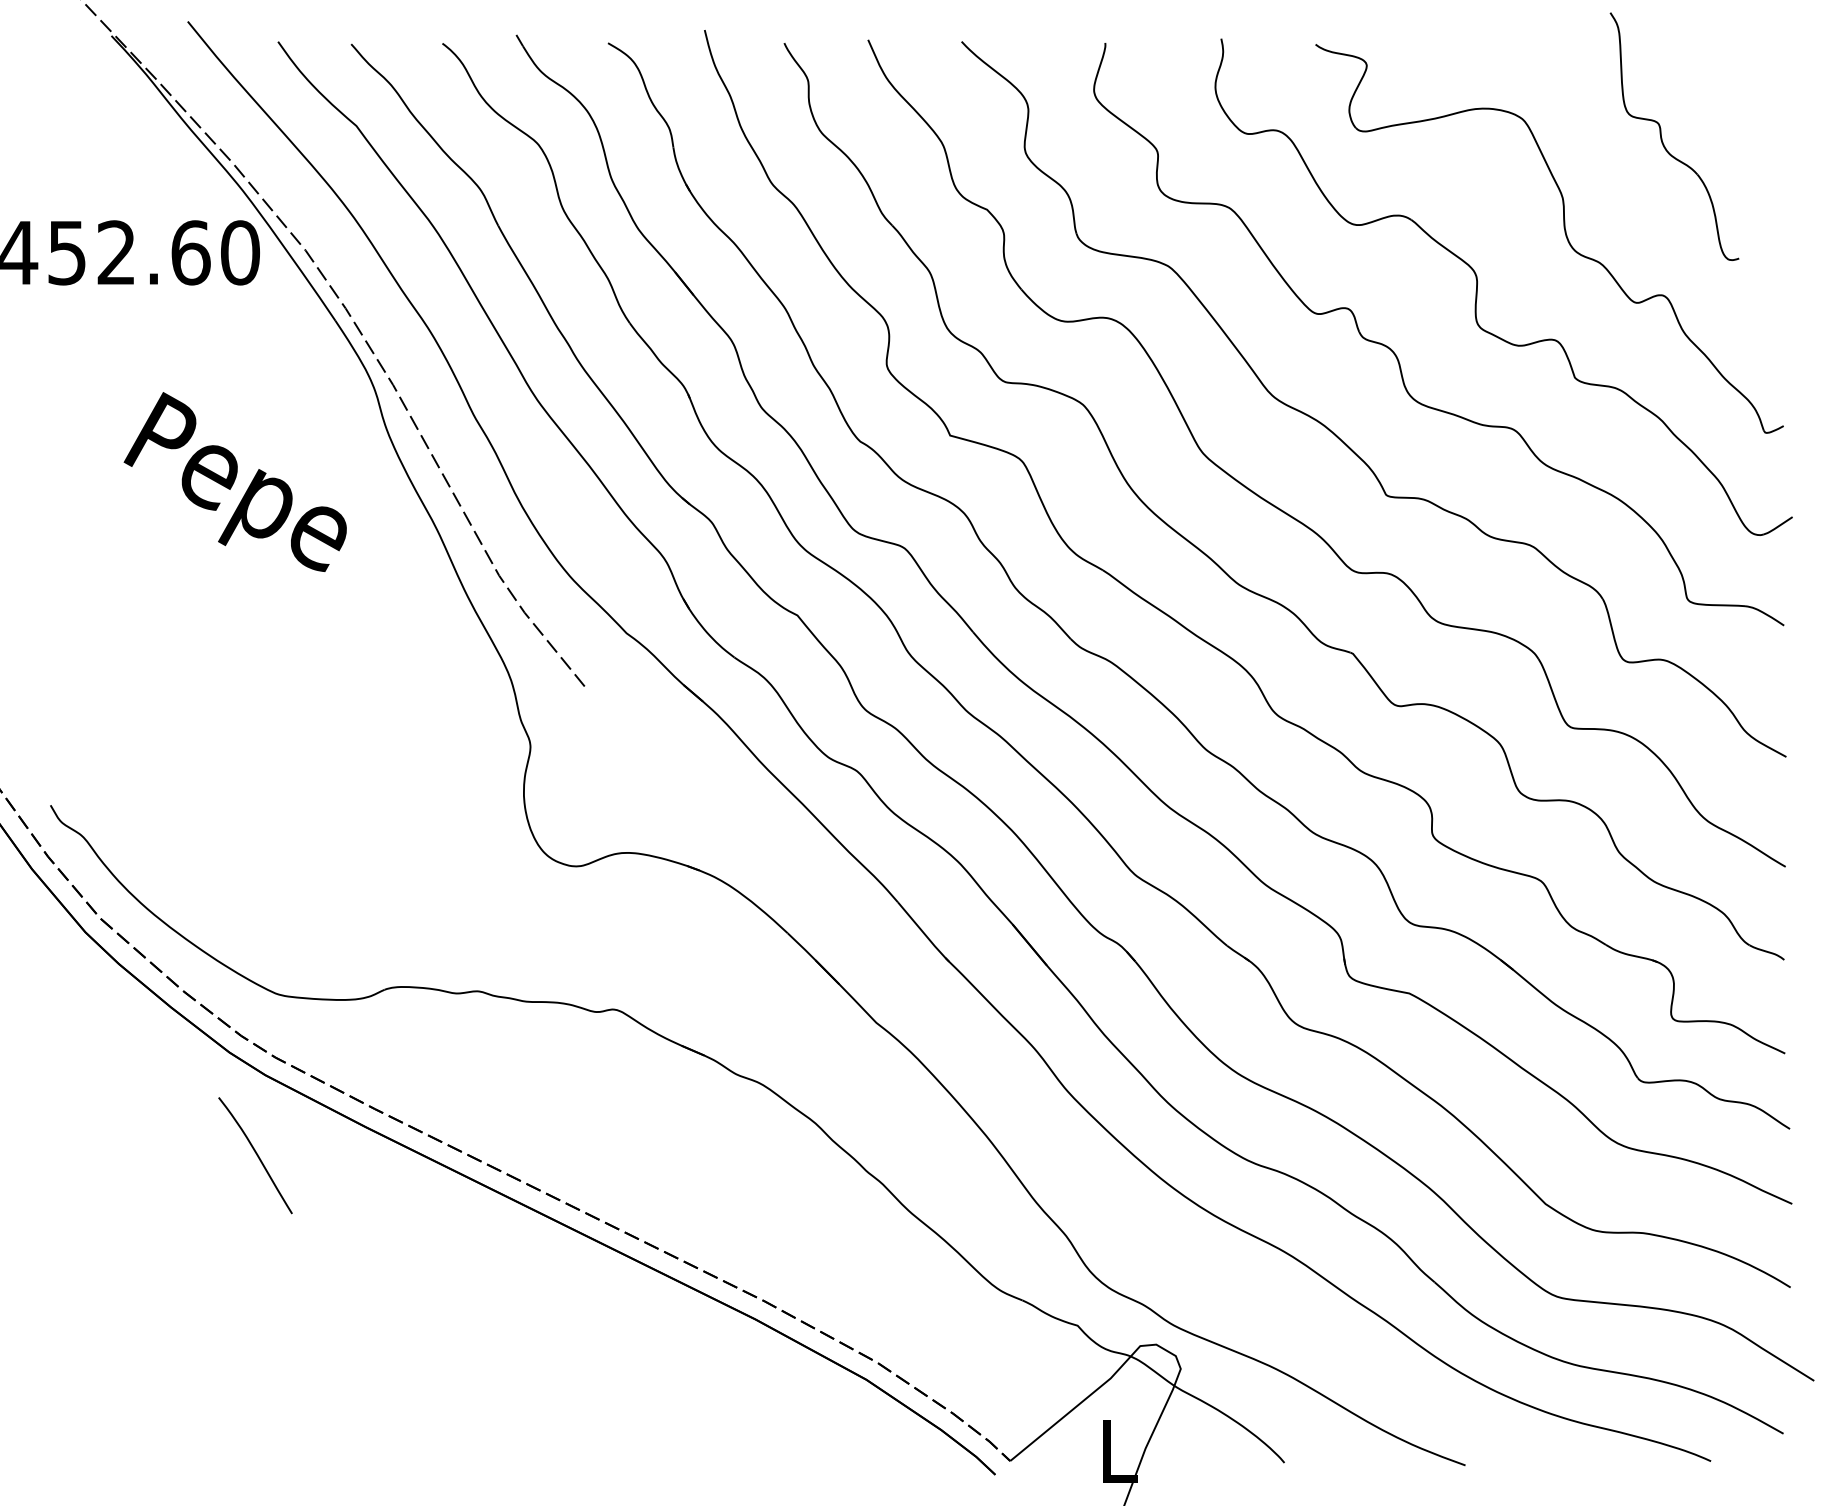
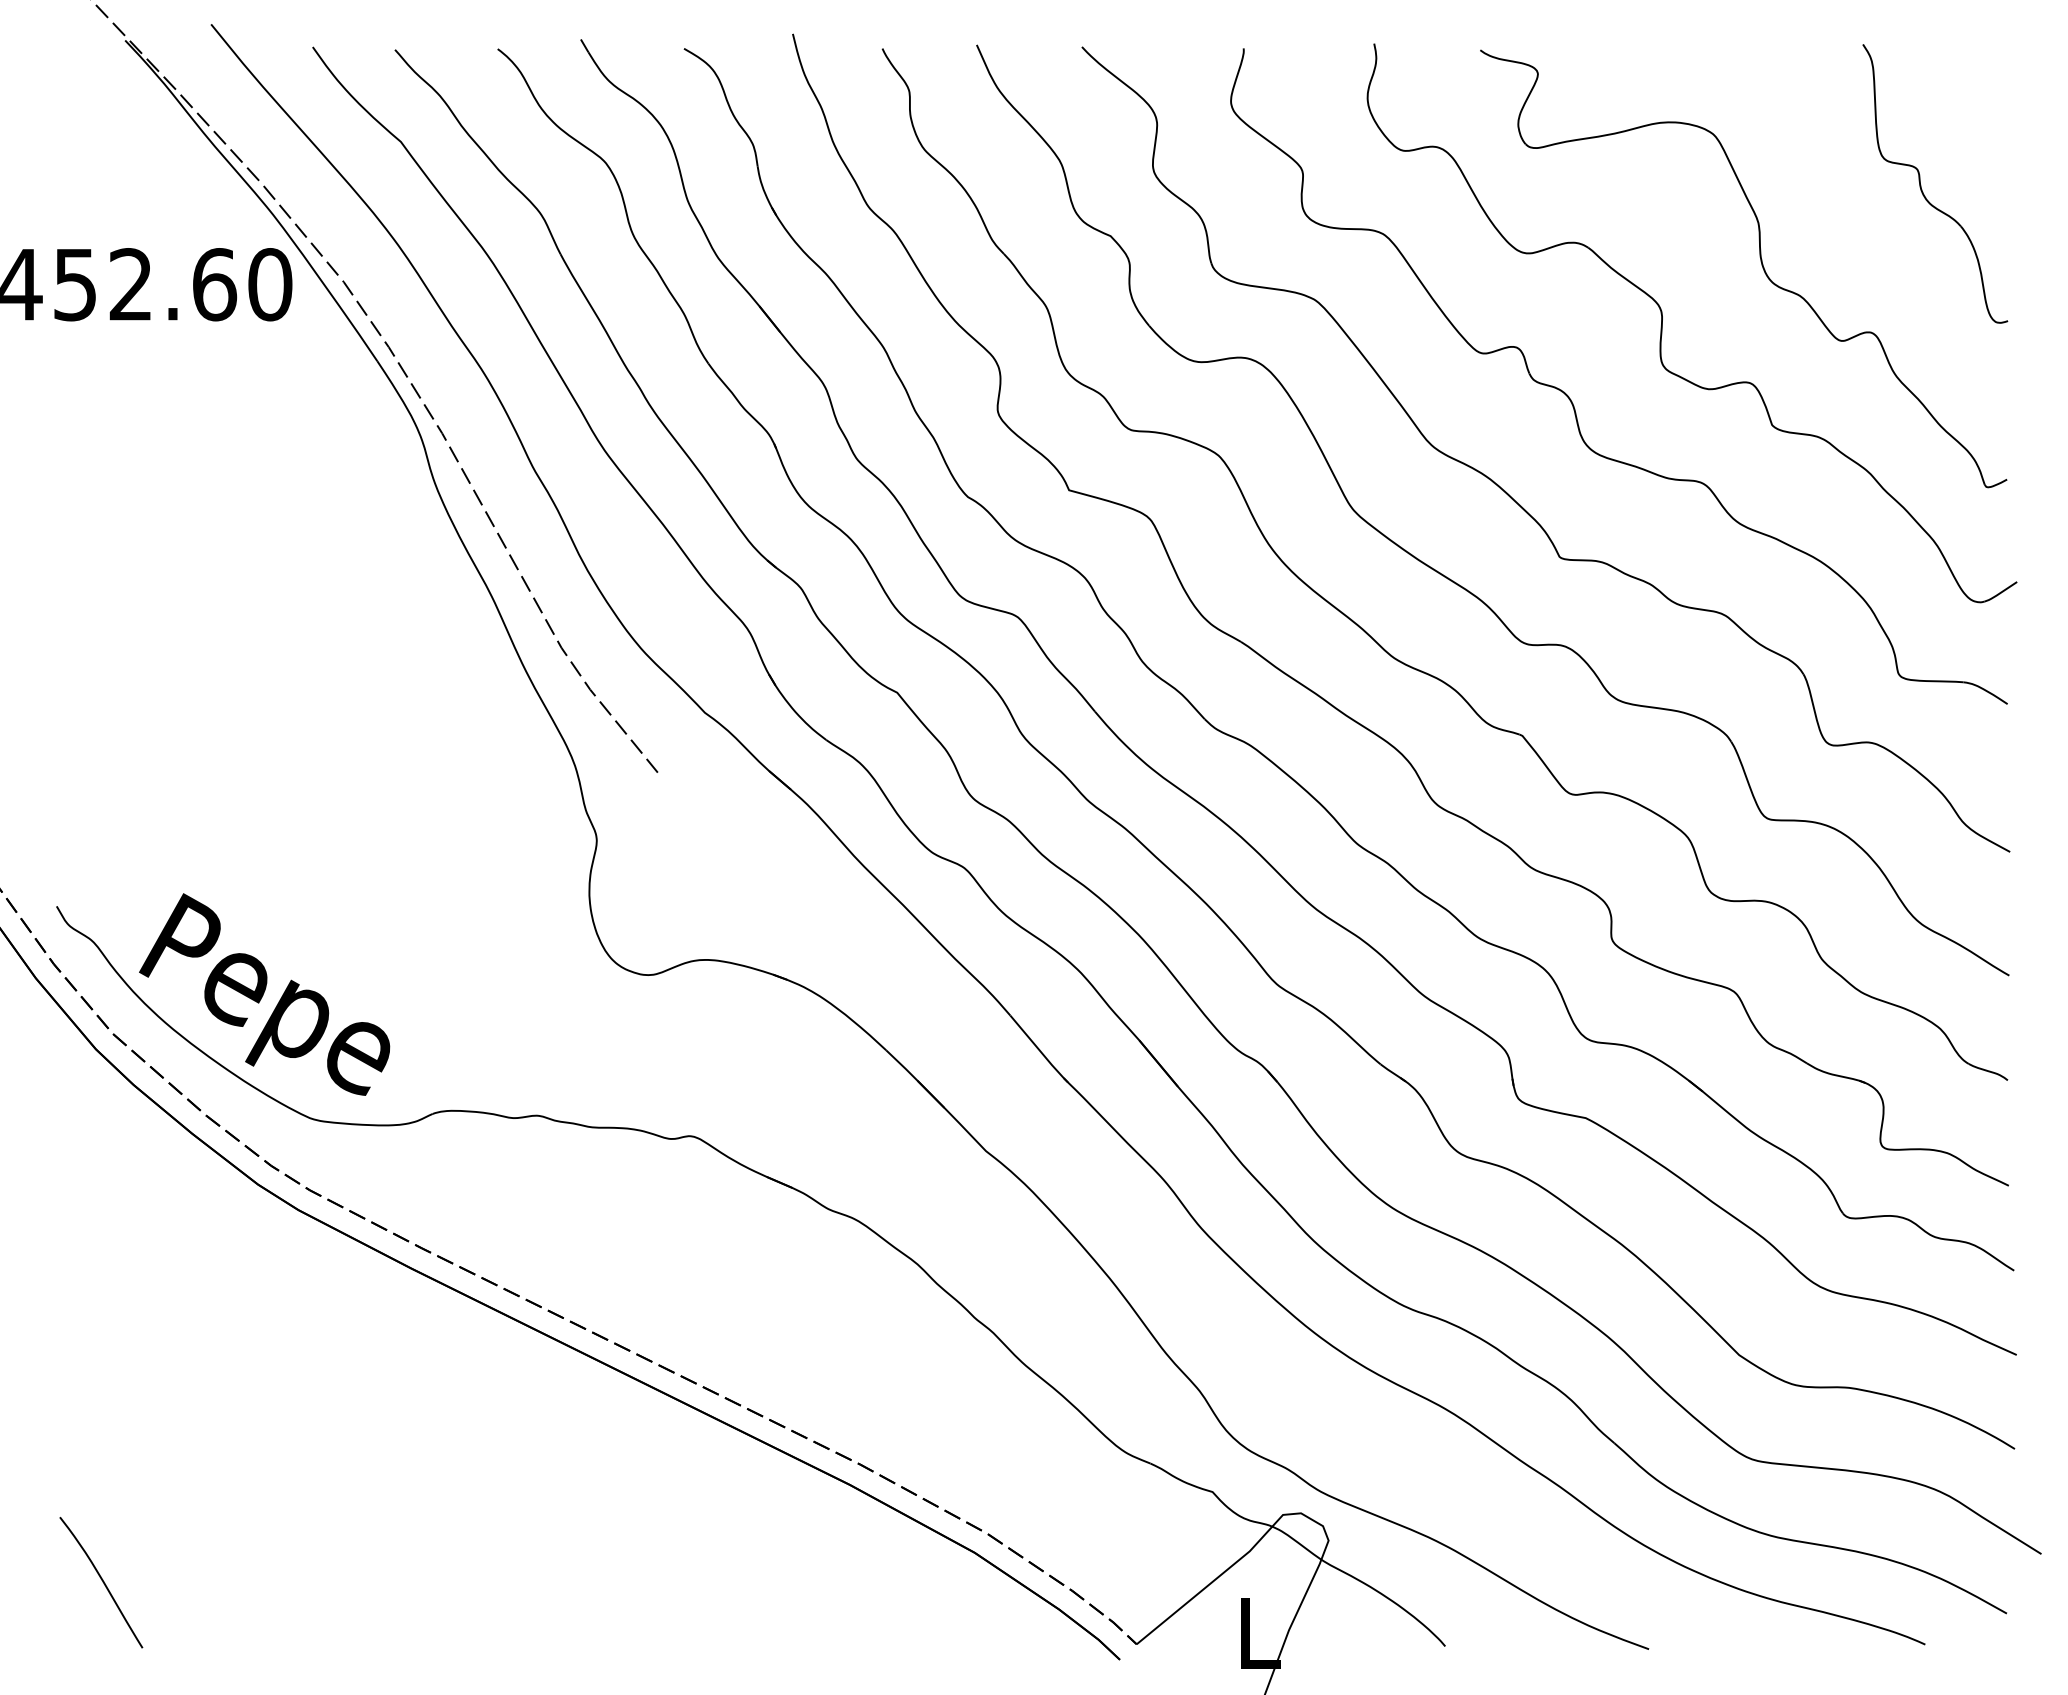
part: (1662, 138) -> (1921, 185), moved
text: (235, 481) -> (264, 994), moved
curve: (256, 1155) -> (102, 1582), moved

